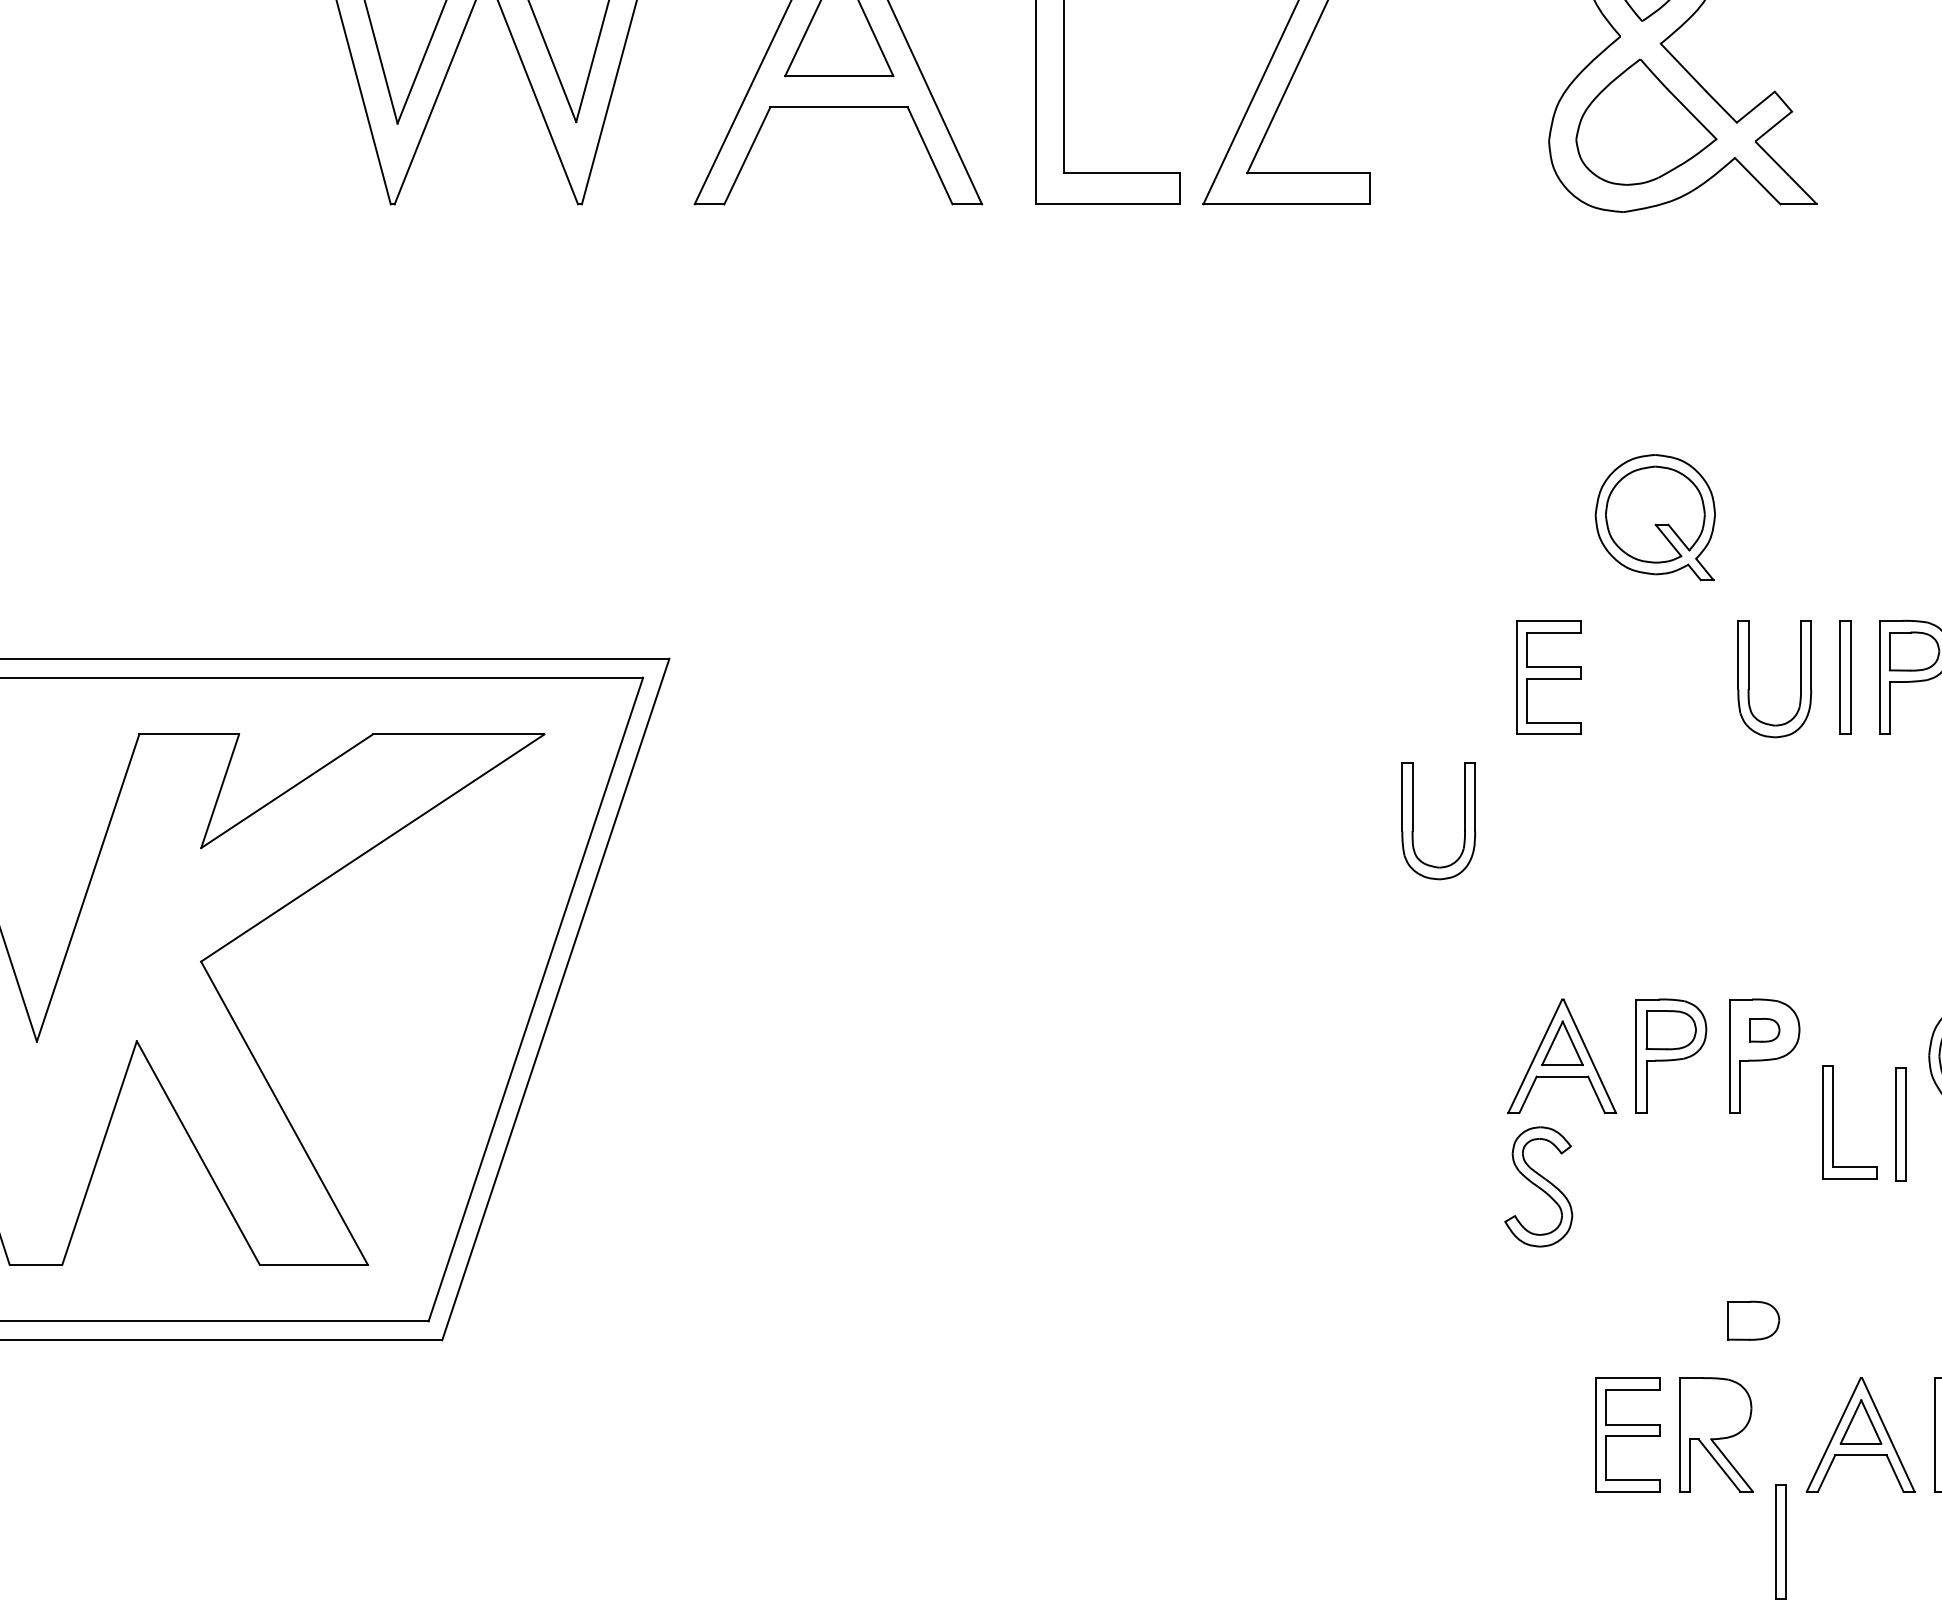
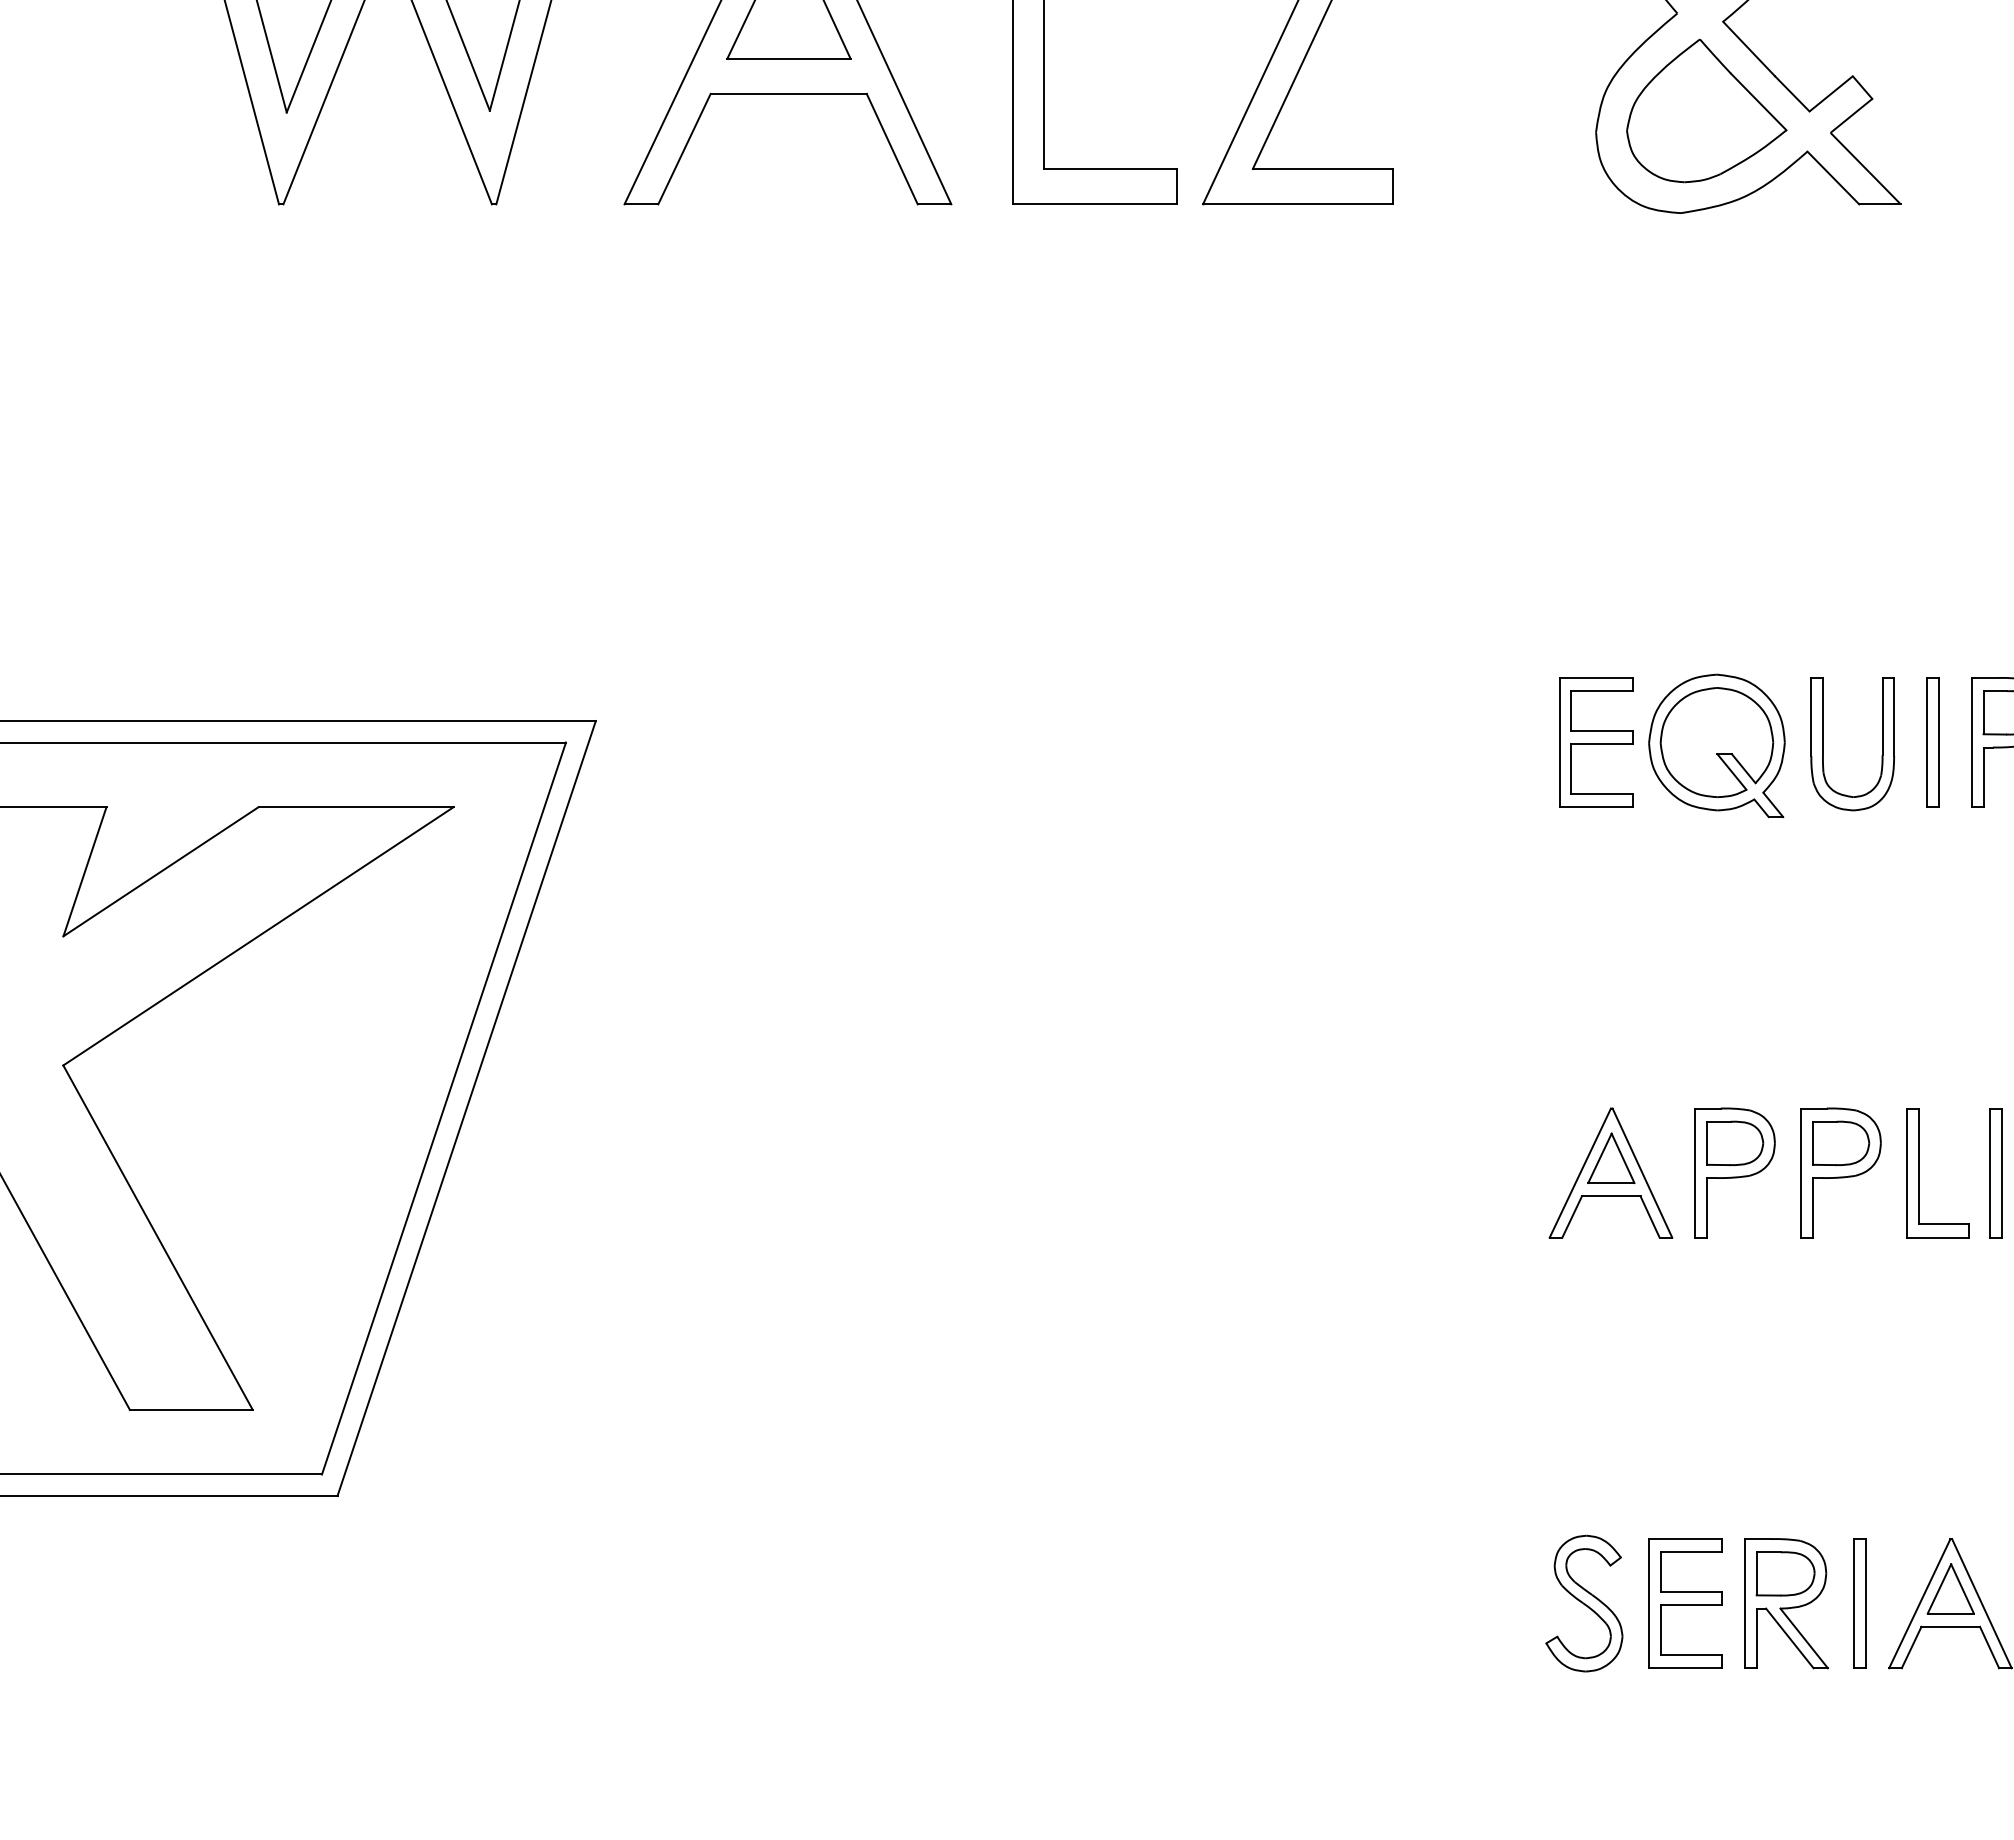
part: (1654, 517) -> (1715, 745), moved
part: (1413, 821) -> (1441, 906), removed
part: (1764, 1030) -> (1841, 1143), size x1.67
part: (1833, 1122) -> (1919, 1173), moved
part: (1900, 1124) -> (1995, 1173), moved
part: (1538, 1186) -> (1584, 1603), moved
part: (1753, 1320) -> (1785, 1573), moved
part: (1780, 1541) -> (1859, 1603), moved

